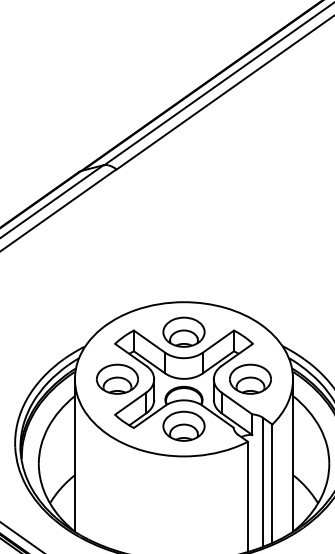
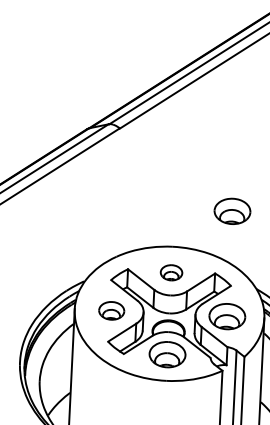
part: (250, 257) -> (232, 210), added
part: (183, 331) -> (171, 272), size x0.6
part: (117, 378) -> (111, 310), size x0.7

